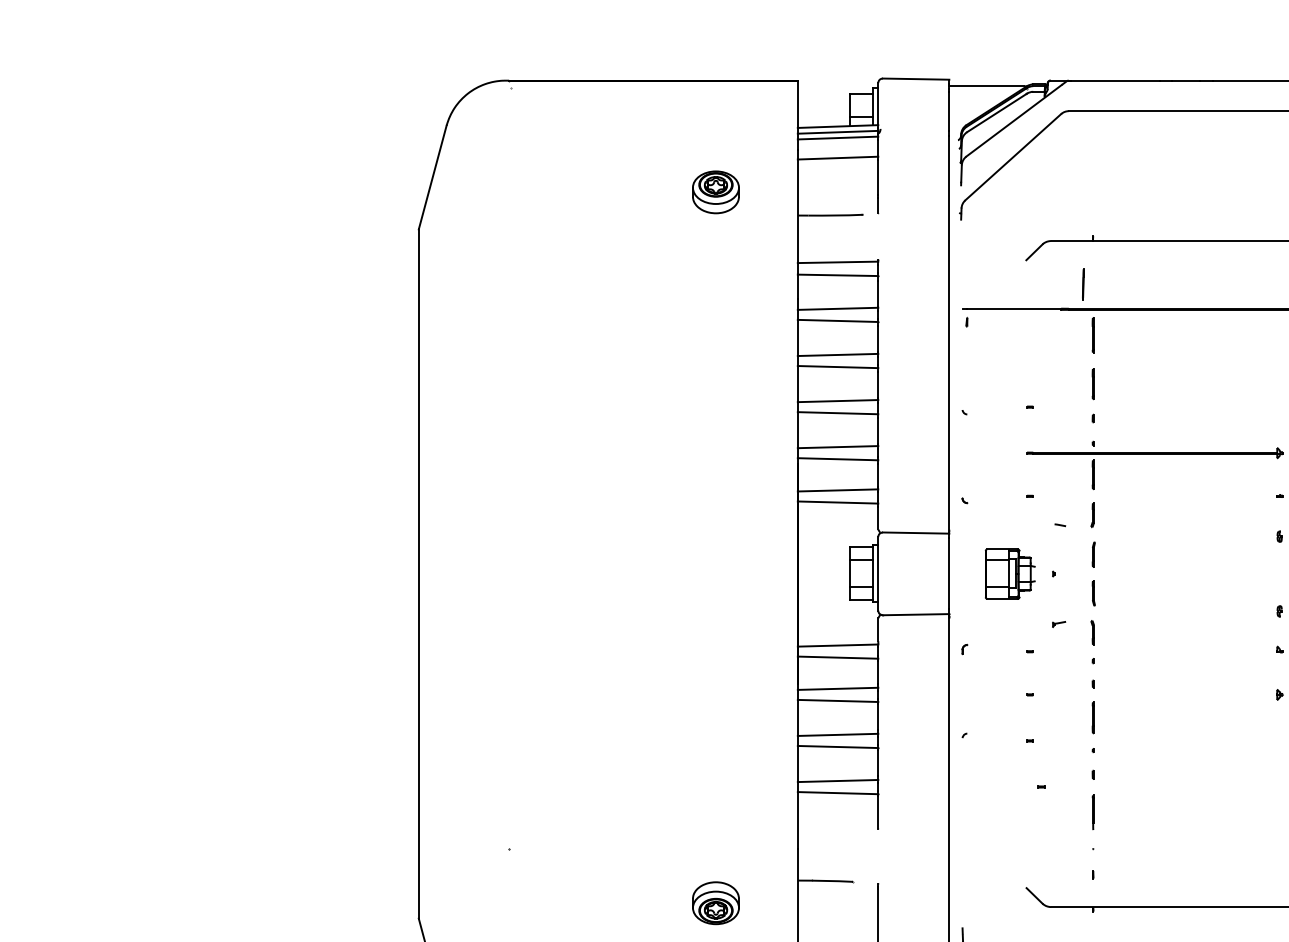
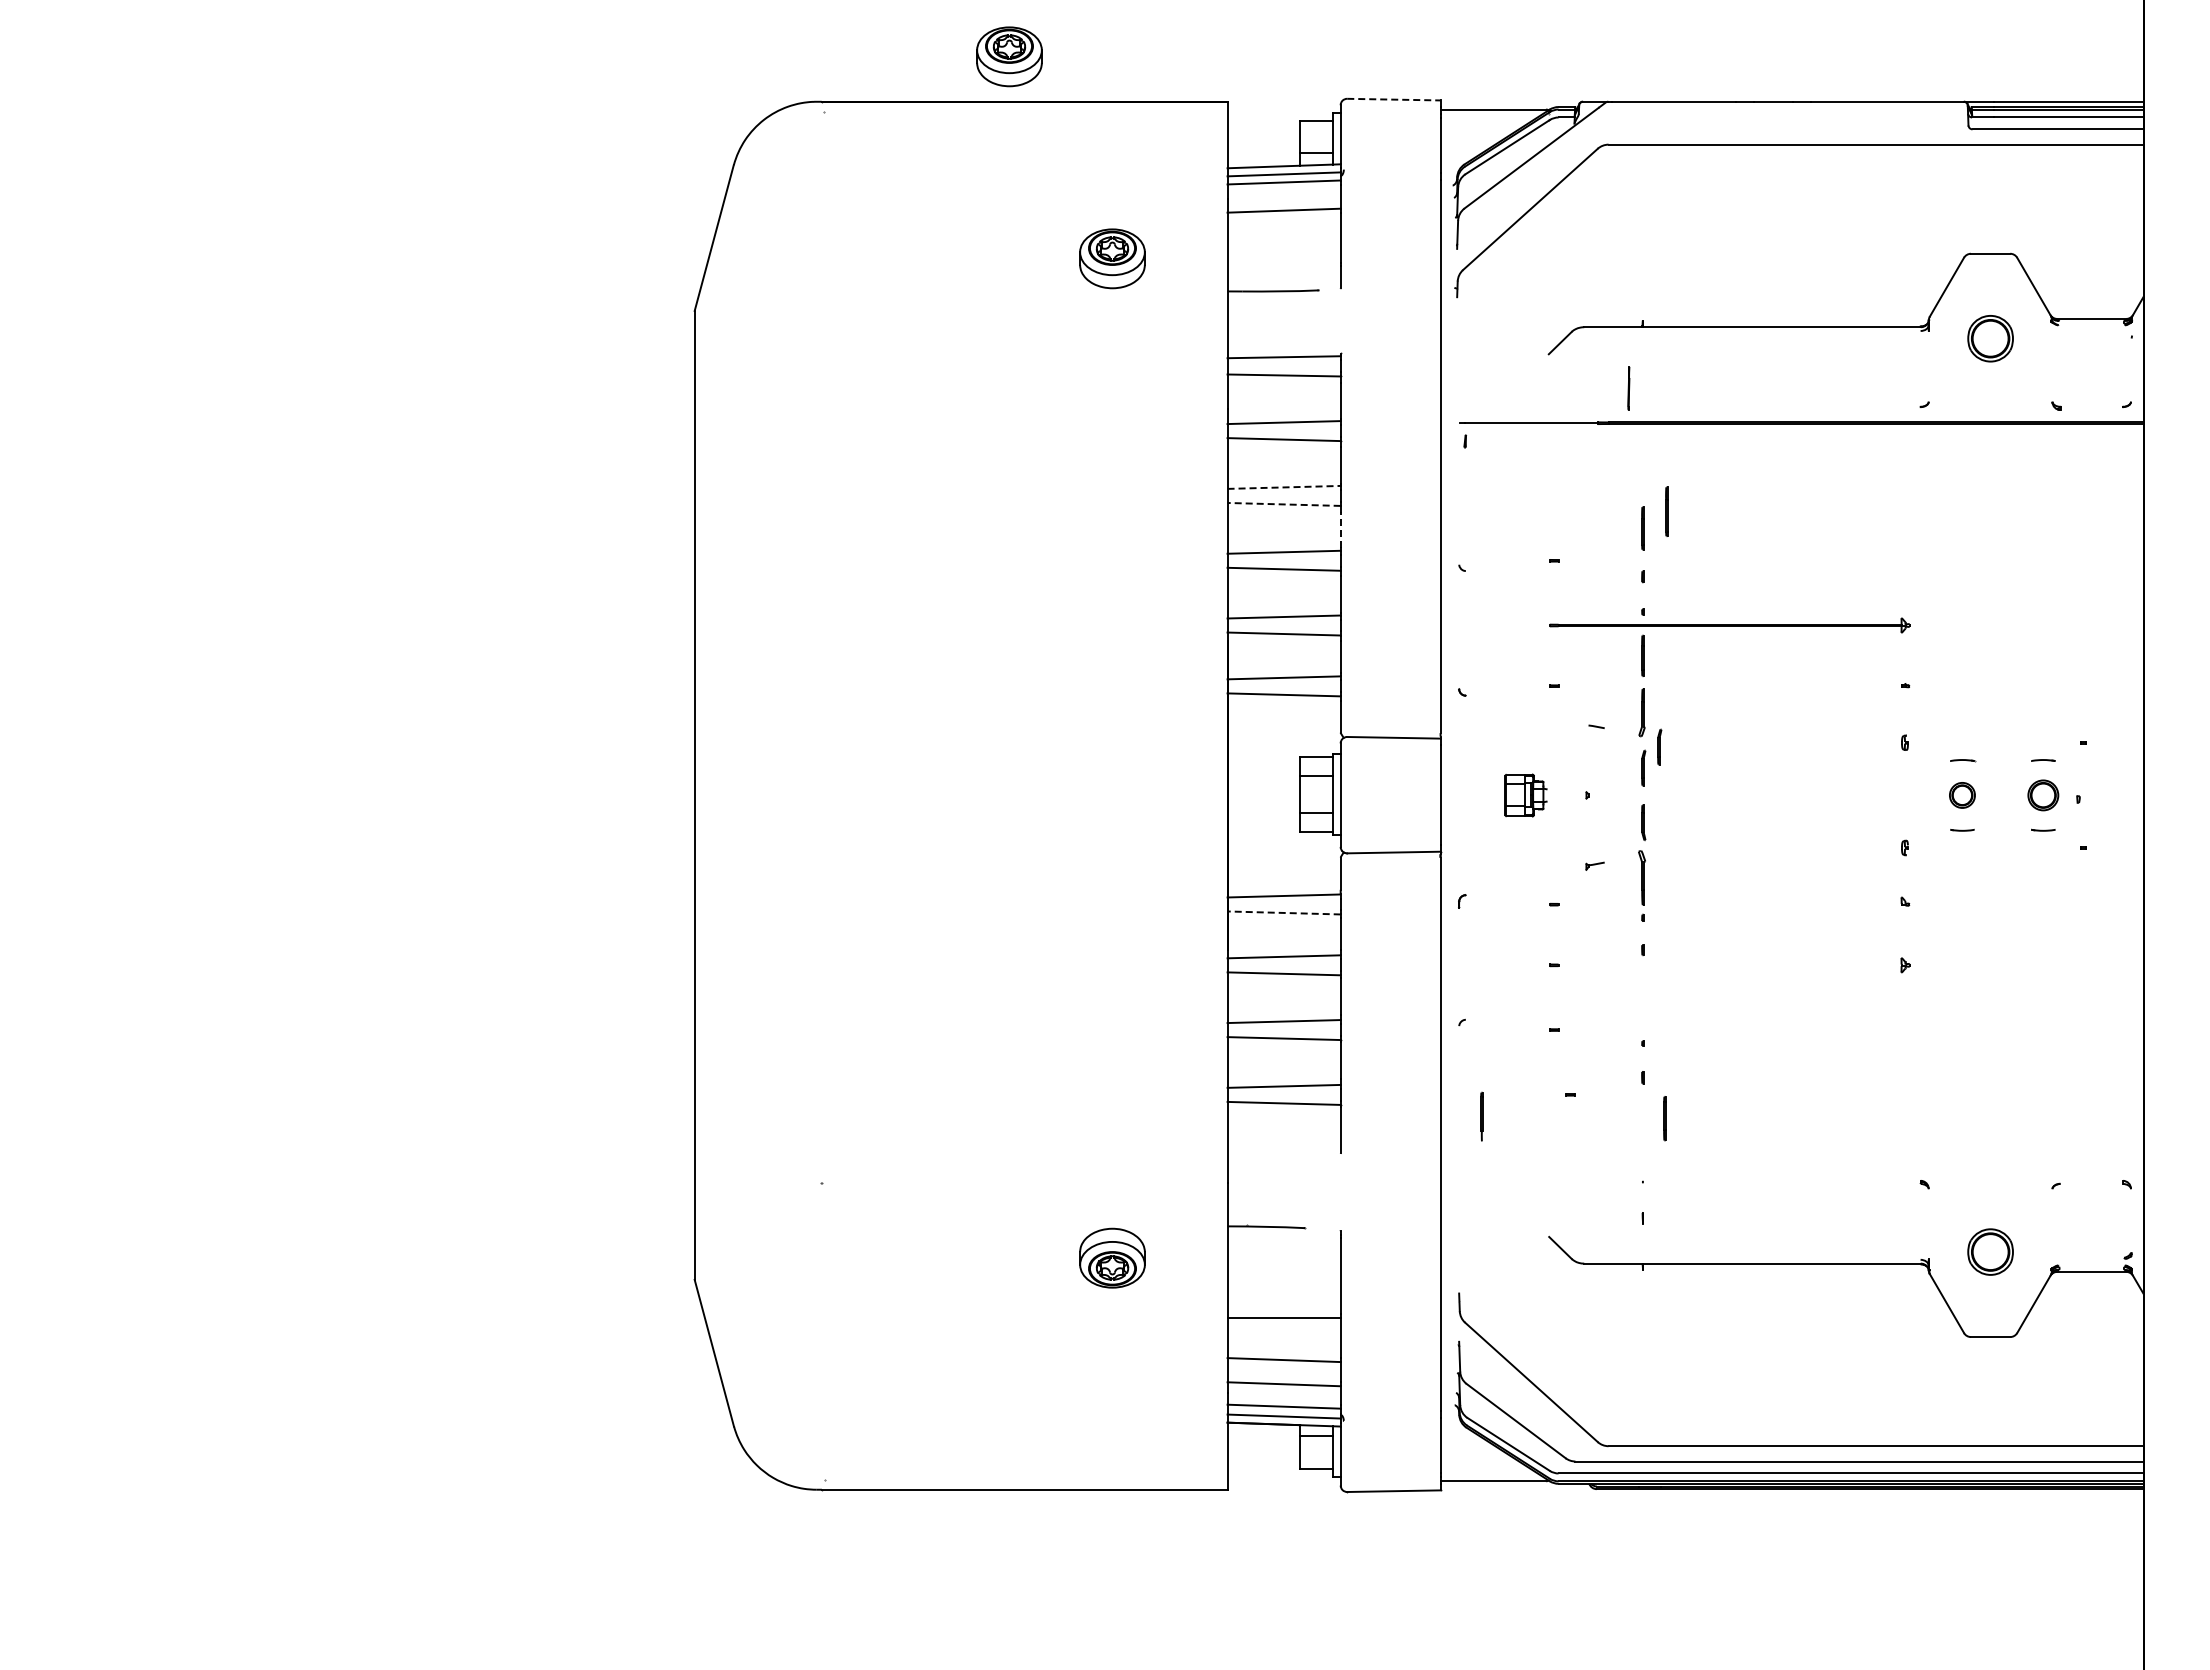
part: (642, 48) -> (1009, 56), added
line: (915, 79) -> (1393, 99), solid -> dashed
line: (1092, 335) -> (1666, 511), moved
line: (838, 355) -> (1284, 487), solid -> dashed
line: (838, 367) -> (1284, 504), solid -> dashed
line: (878, 384) -> (1340, 529), solid -> dashed
part: (1092, 515) -> (1641, 712), size x1.4
part: (1105, 539) -> (1659, 746), added
part: (1009, 574) -> (1525, 795), size x0.6
part: (1092, 632) -> (1641, 877), size x1.6
line: (838, 657) -> (1284, 912), solid -> dashed
line: (1092, 717) -> (1664, 1118), moved
line: (1092, 812) -> (1481, 1116), moved

